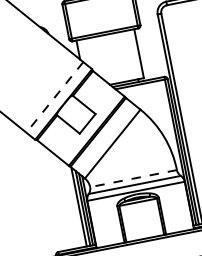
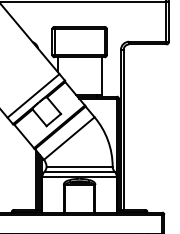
line: (54, 96) -> (33, 95), dashed -> solid
line: (133, 178) -> (79, 166), dashed -> solid

